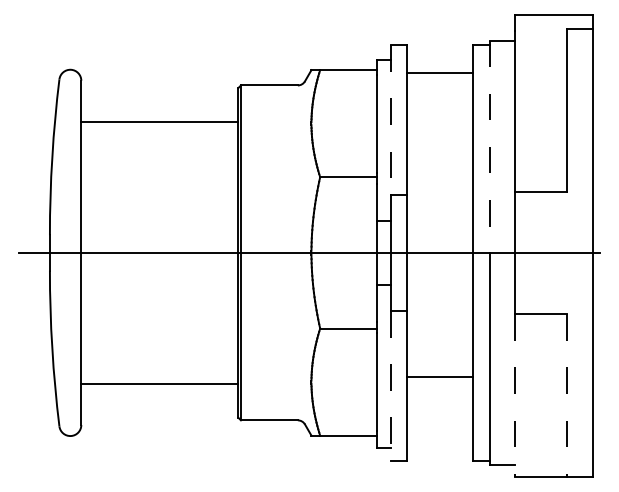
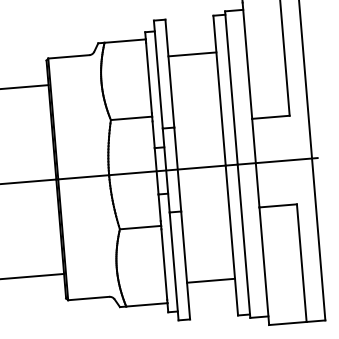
line: (439, 73) -> (192, 54), moved
line: (390, 120) -> (158, 74), dashed -> solid
line: (489, 147) -> (231, 88), dashed -> solid
line: (439, 376) -> (210, 280), moved
line: (390, 385) -> (174, 266), dashed -> solid
line: (514, 396) -> (264, 266), dashed -> solid
line: (566, 396) -> (301, 263), dashed -> solid

